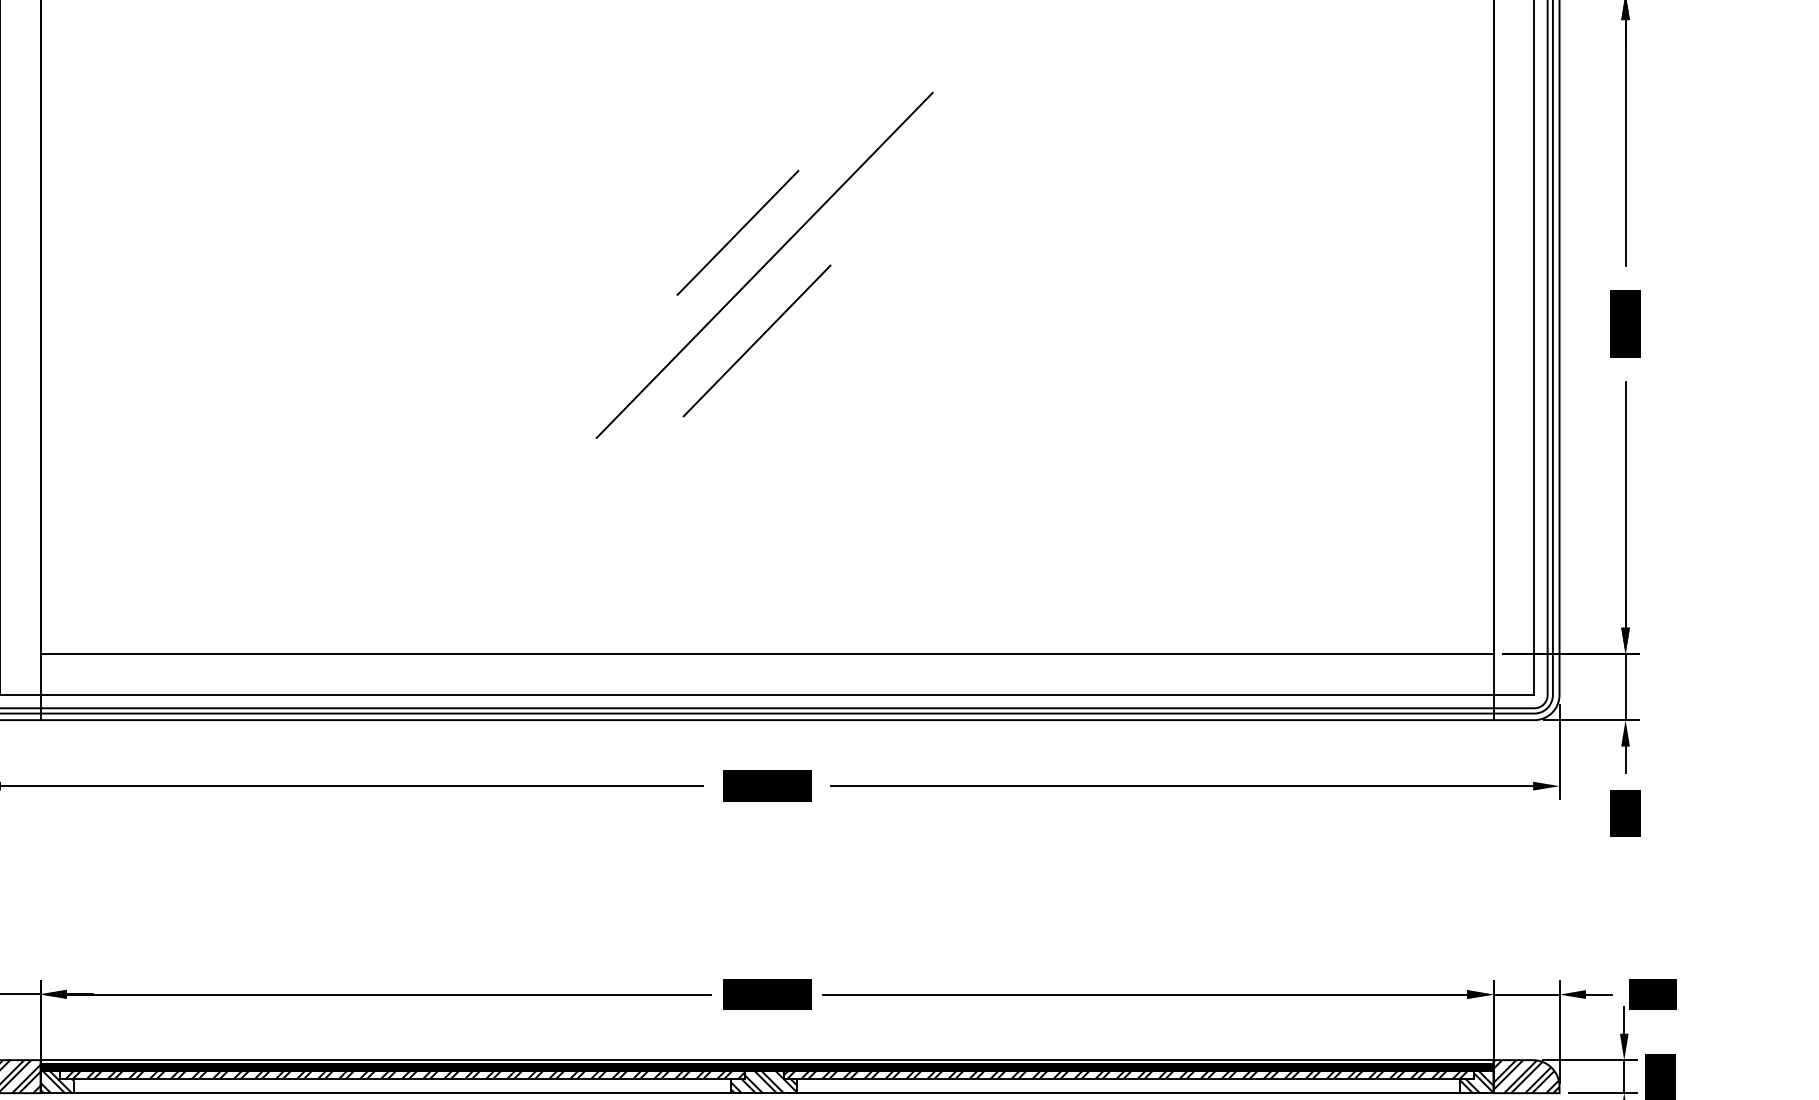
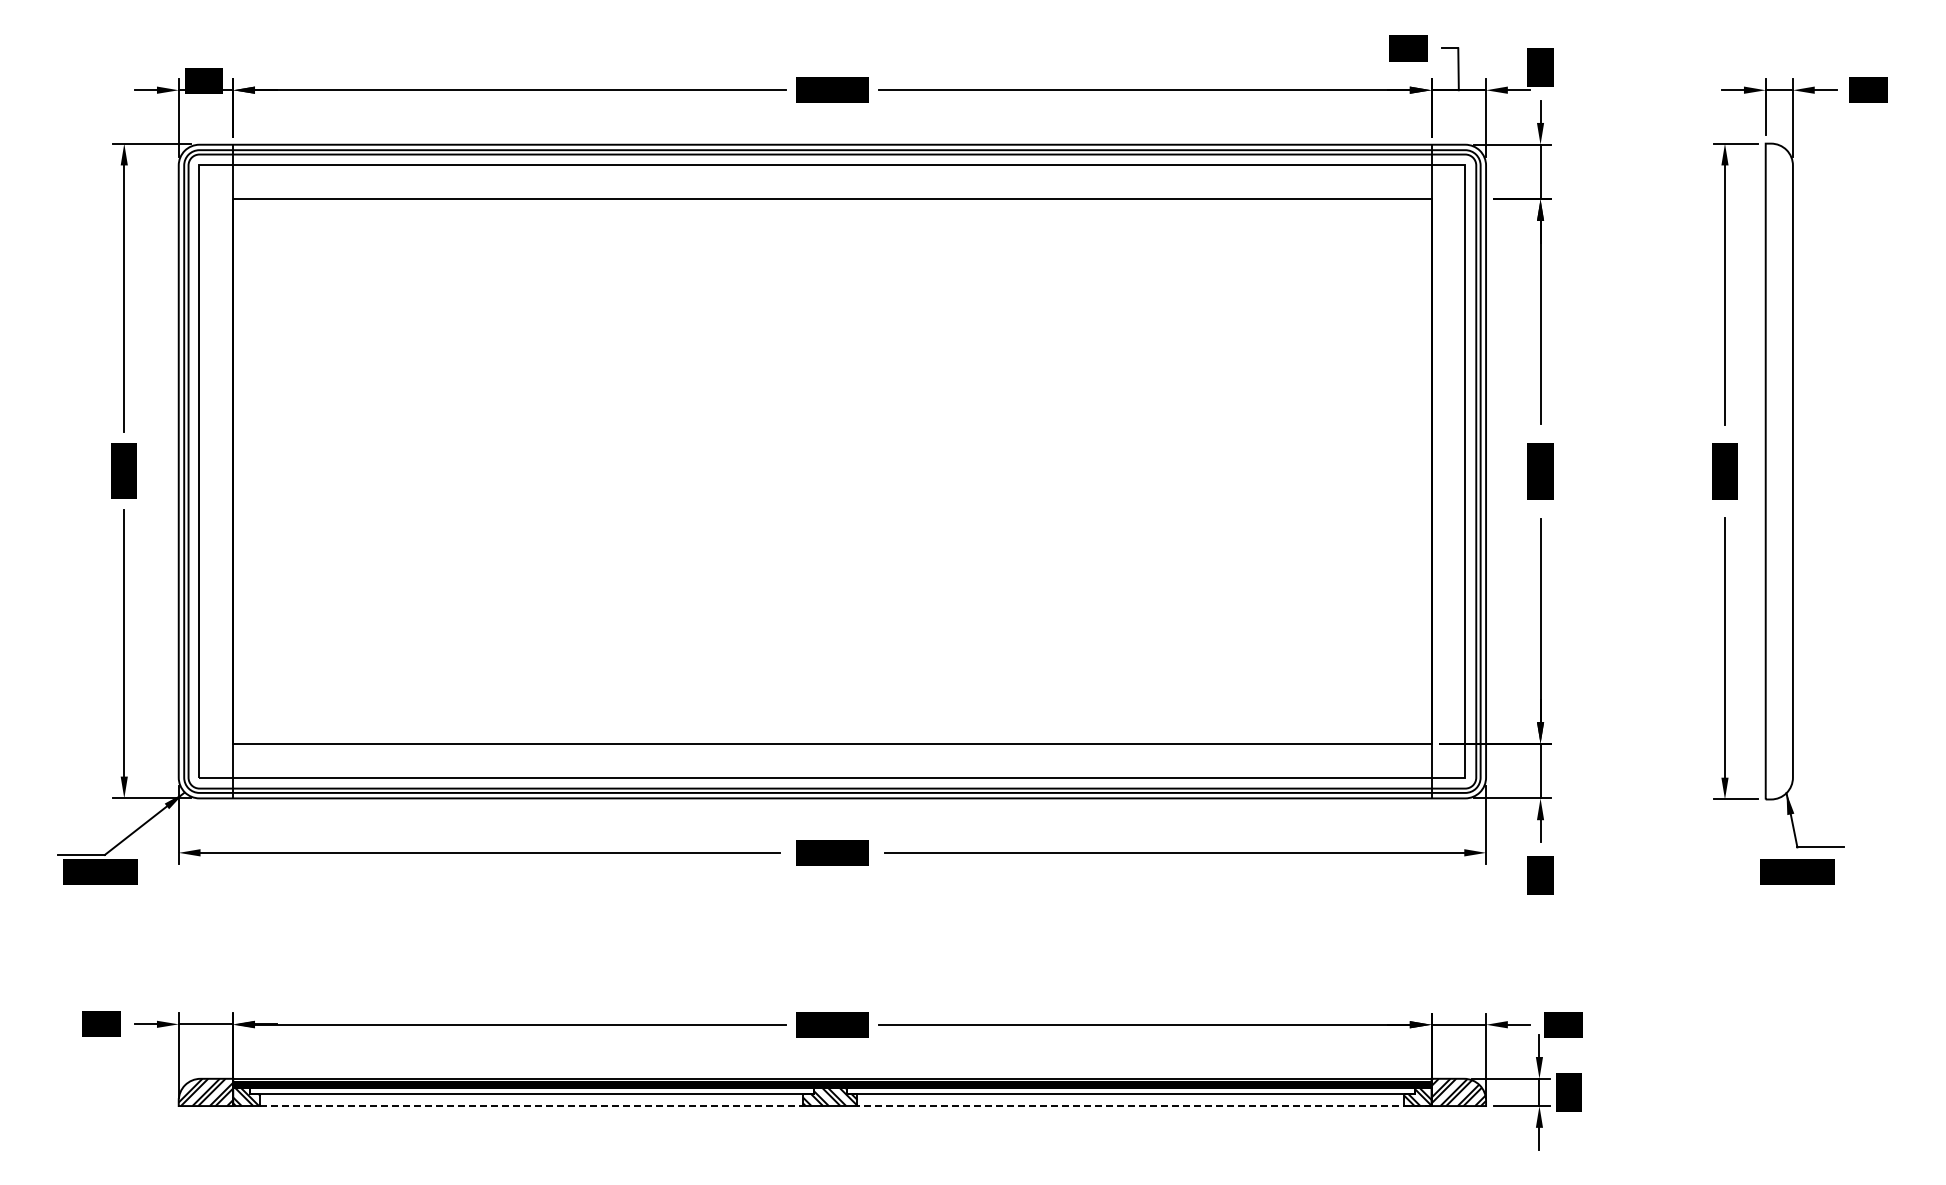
line: (738, 232) -> (808, 396), removed
line: (764, 265) -> (830, 423), removed
line: (756, 340) -> (823, 485), removed
hatch: (404, 1074) -> (533, 1090), removed
hatch: (1126, 1074) -> (1128, 1090), removed
line: (403, 1093) -> (532, 1106), solid -> dashed
line: (1145, 1093) -> (1144, 1106), solid -> dashed

